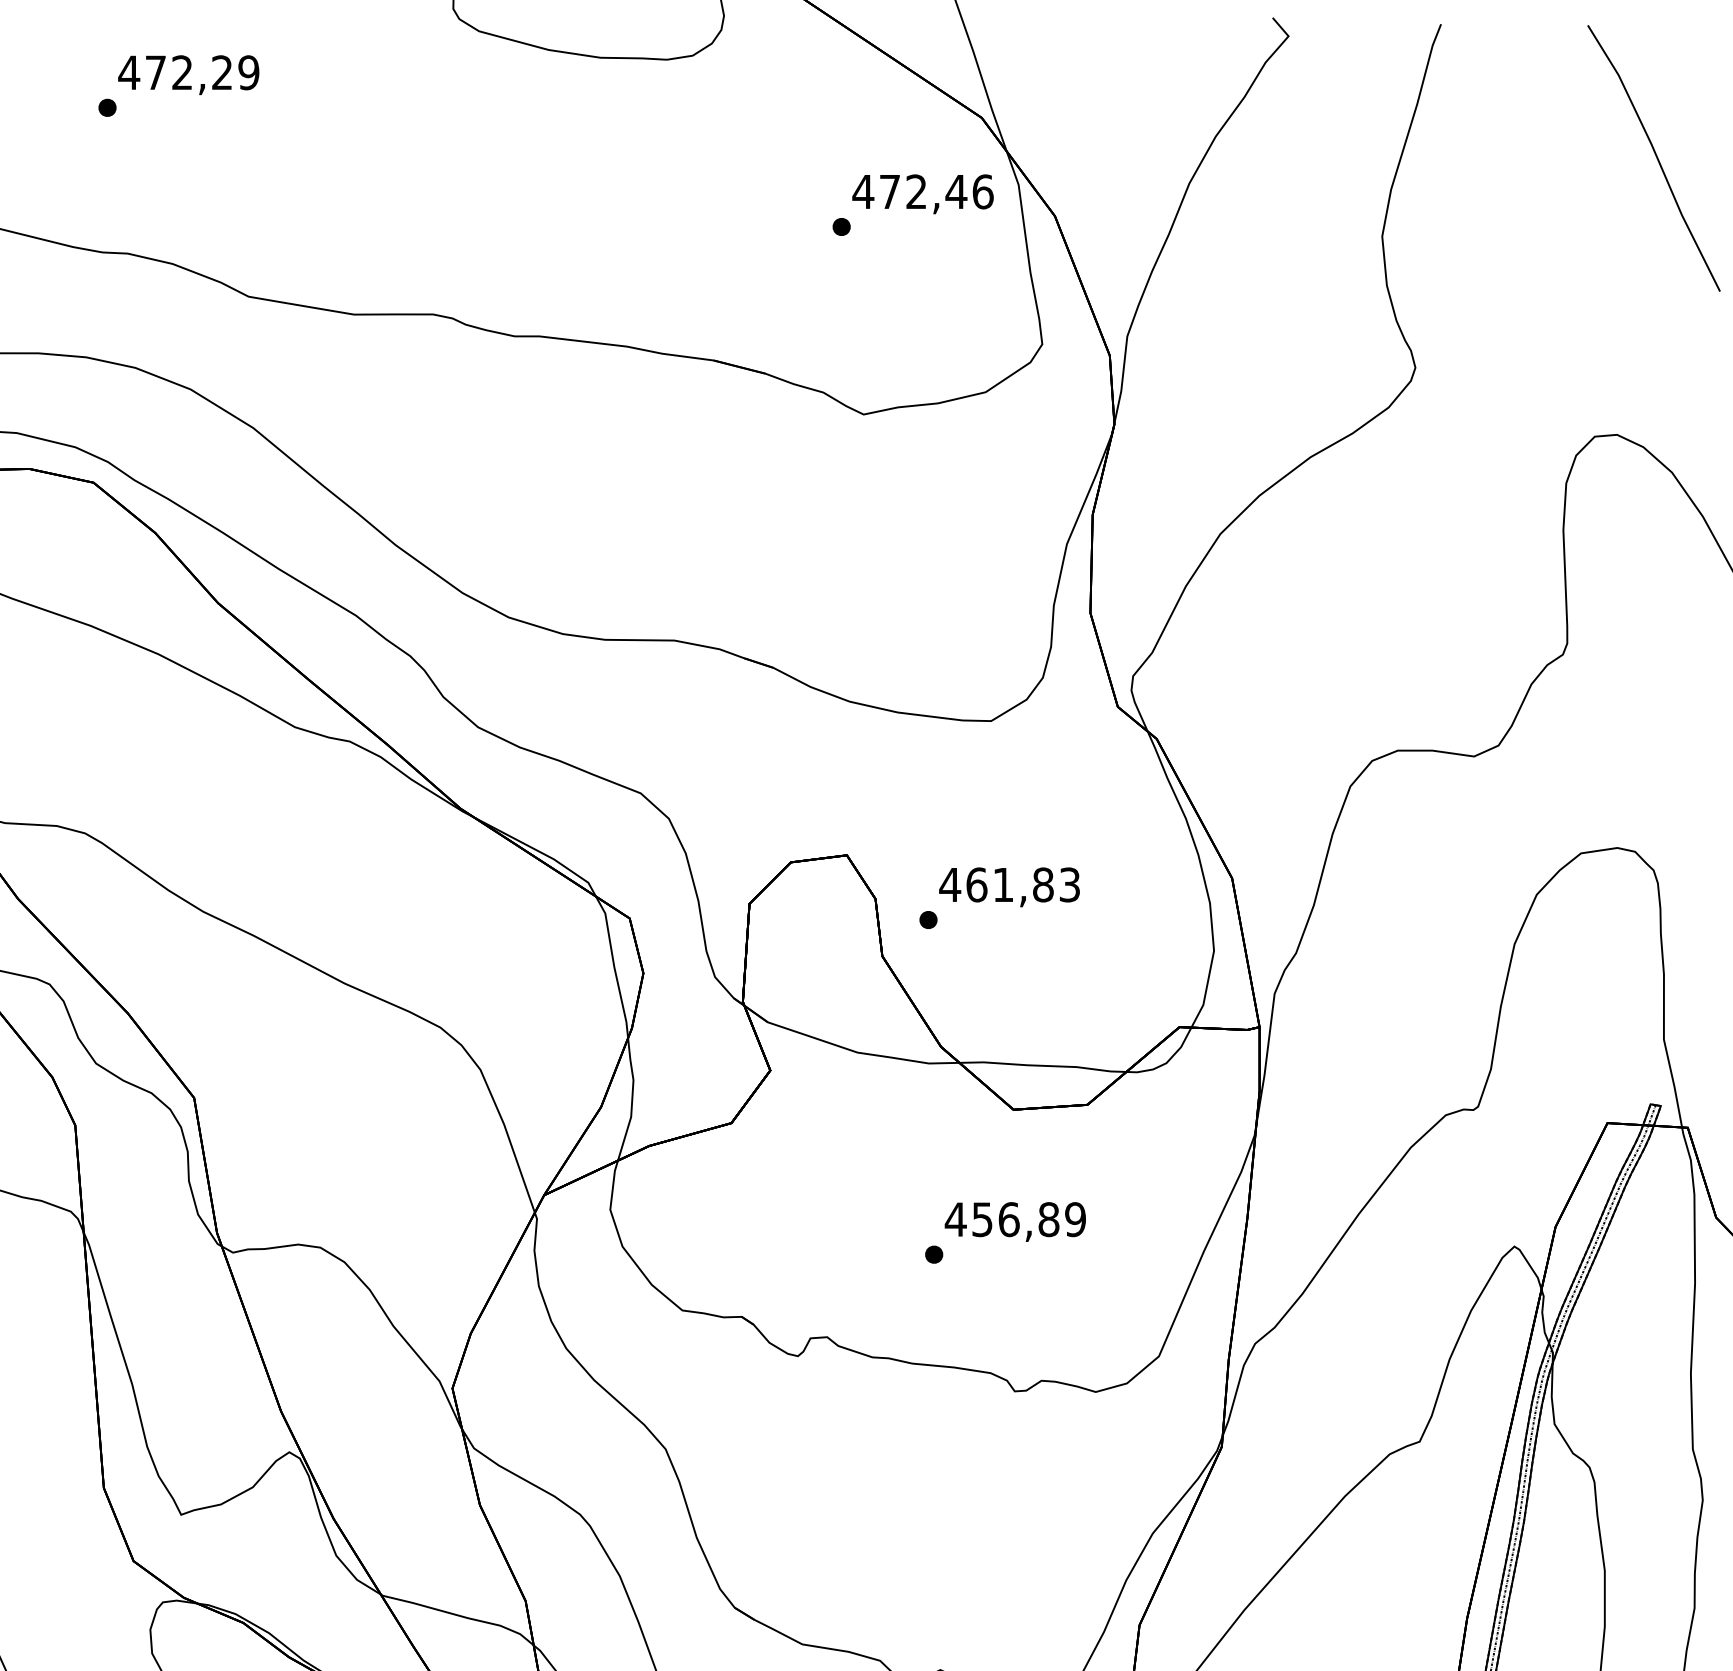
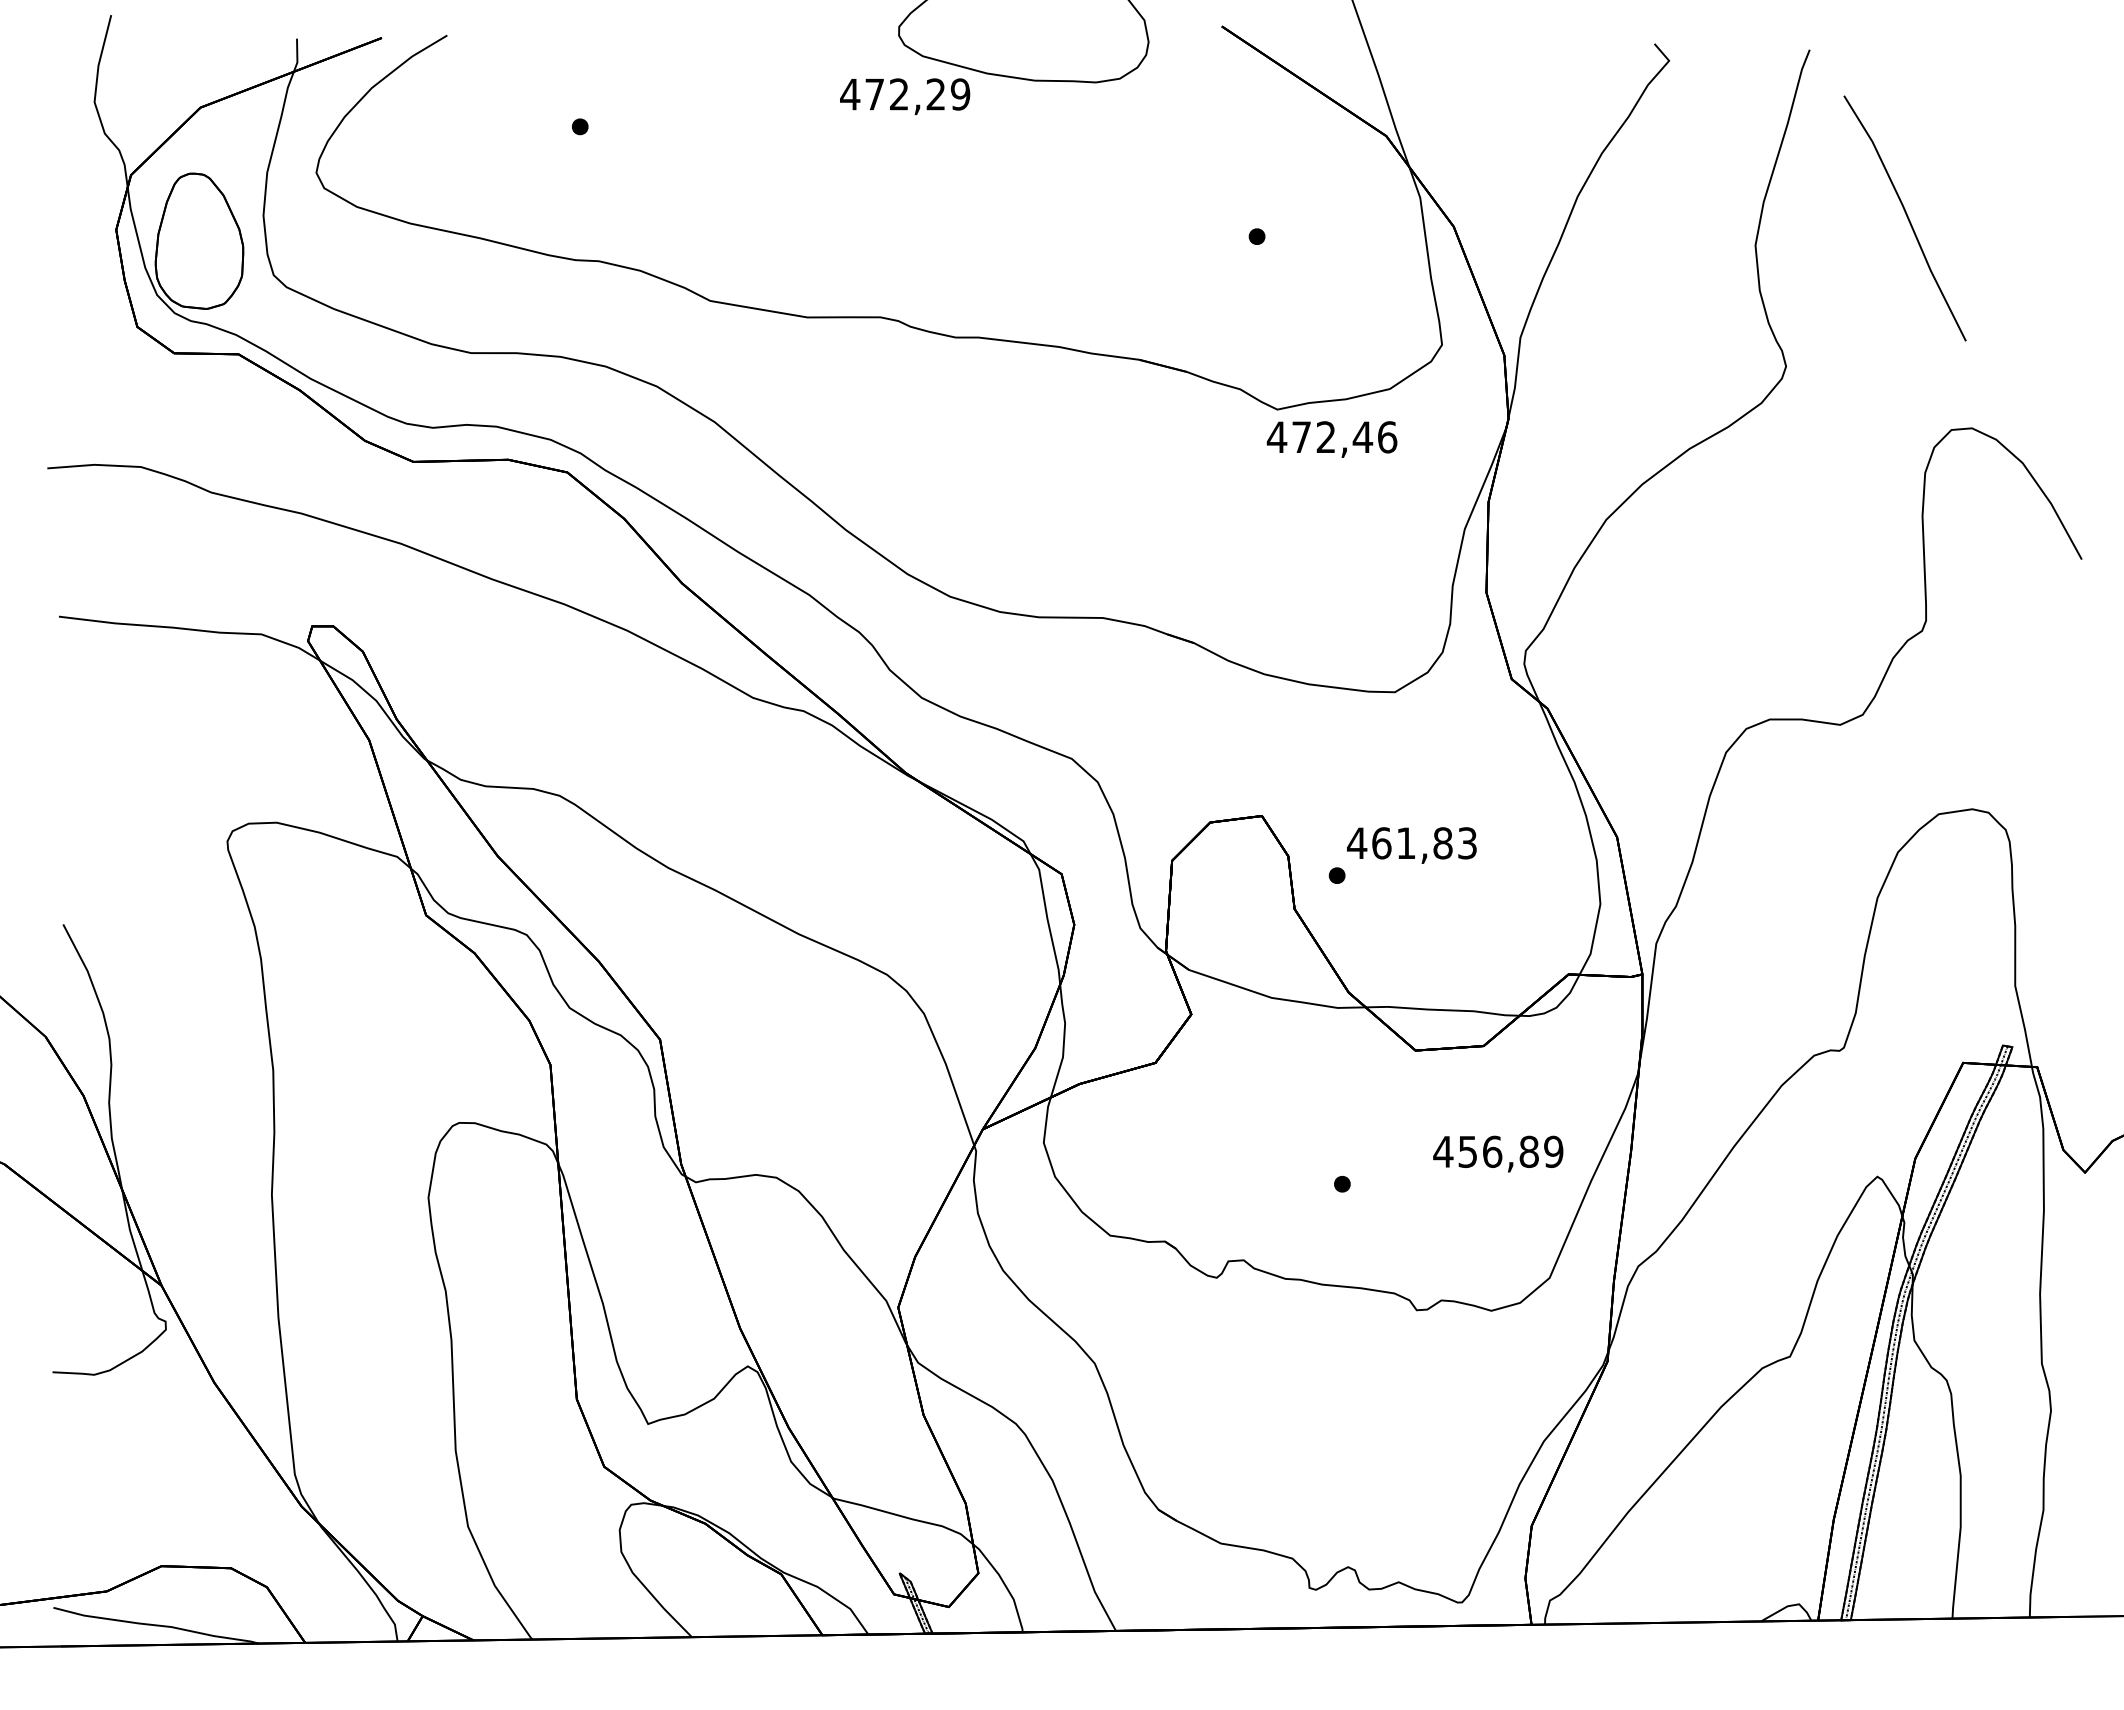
text: (189, 74) -> (905, 96), moved
line: (1655, 156) -> (1906, 216), moved
text: (922, 194) -> (1331, 439), moved
text: (1015, 1221) -> (1498, 1153), moved

